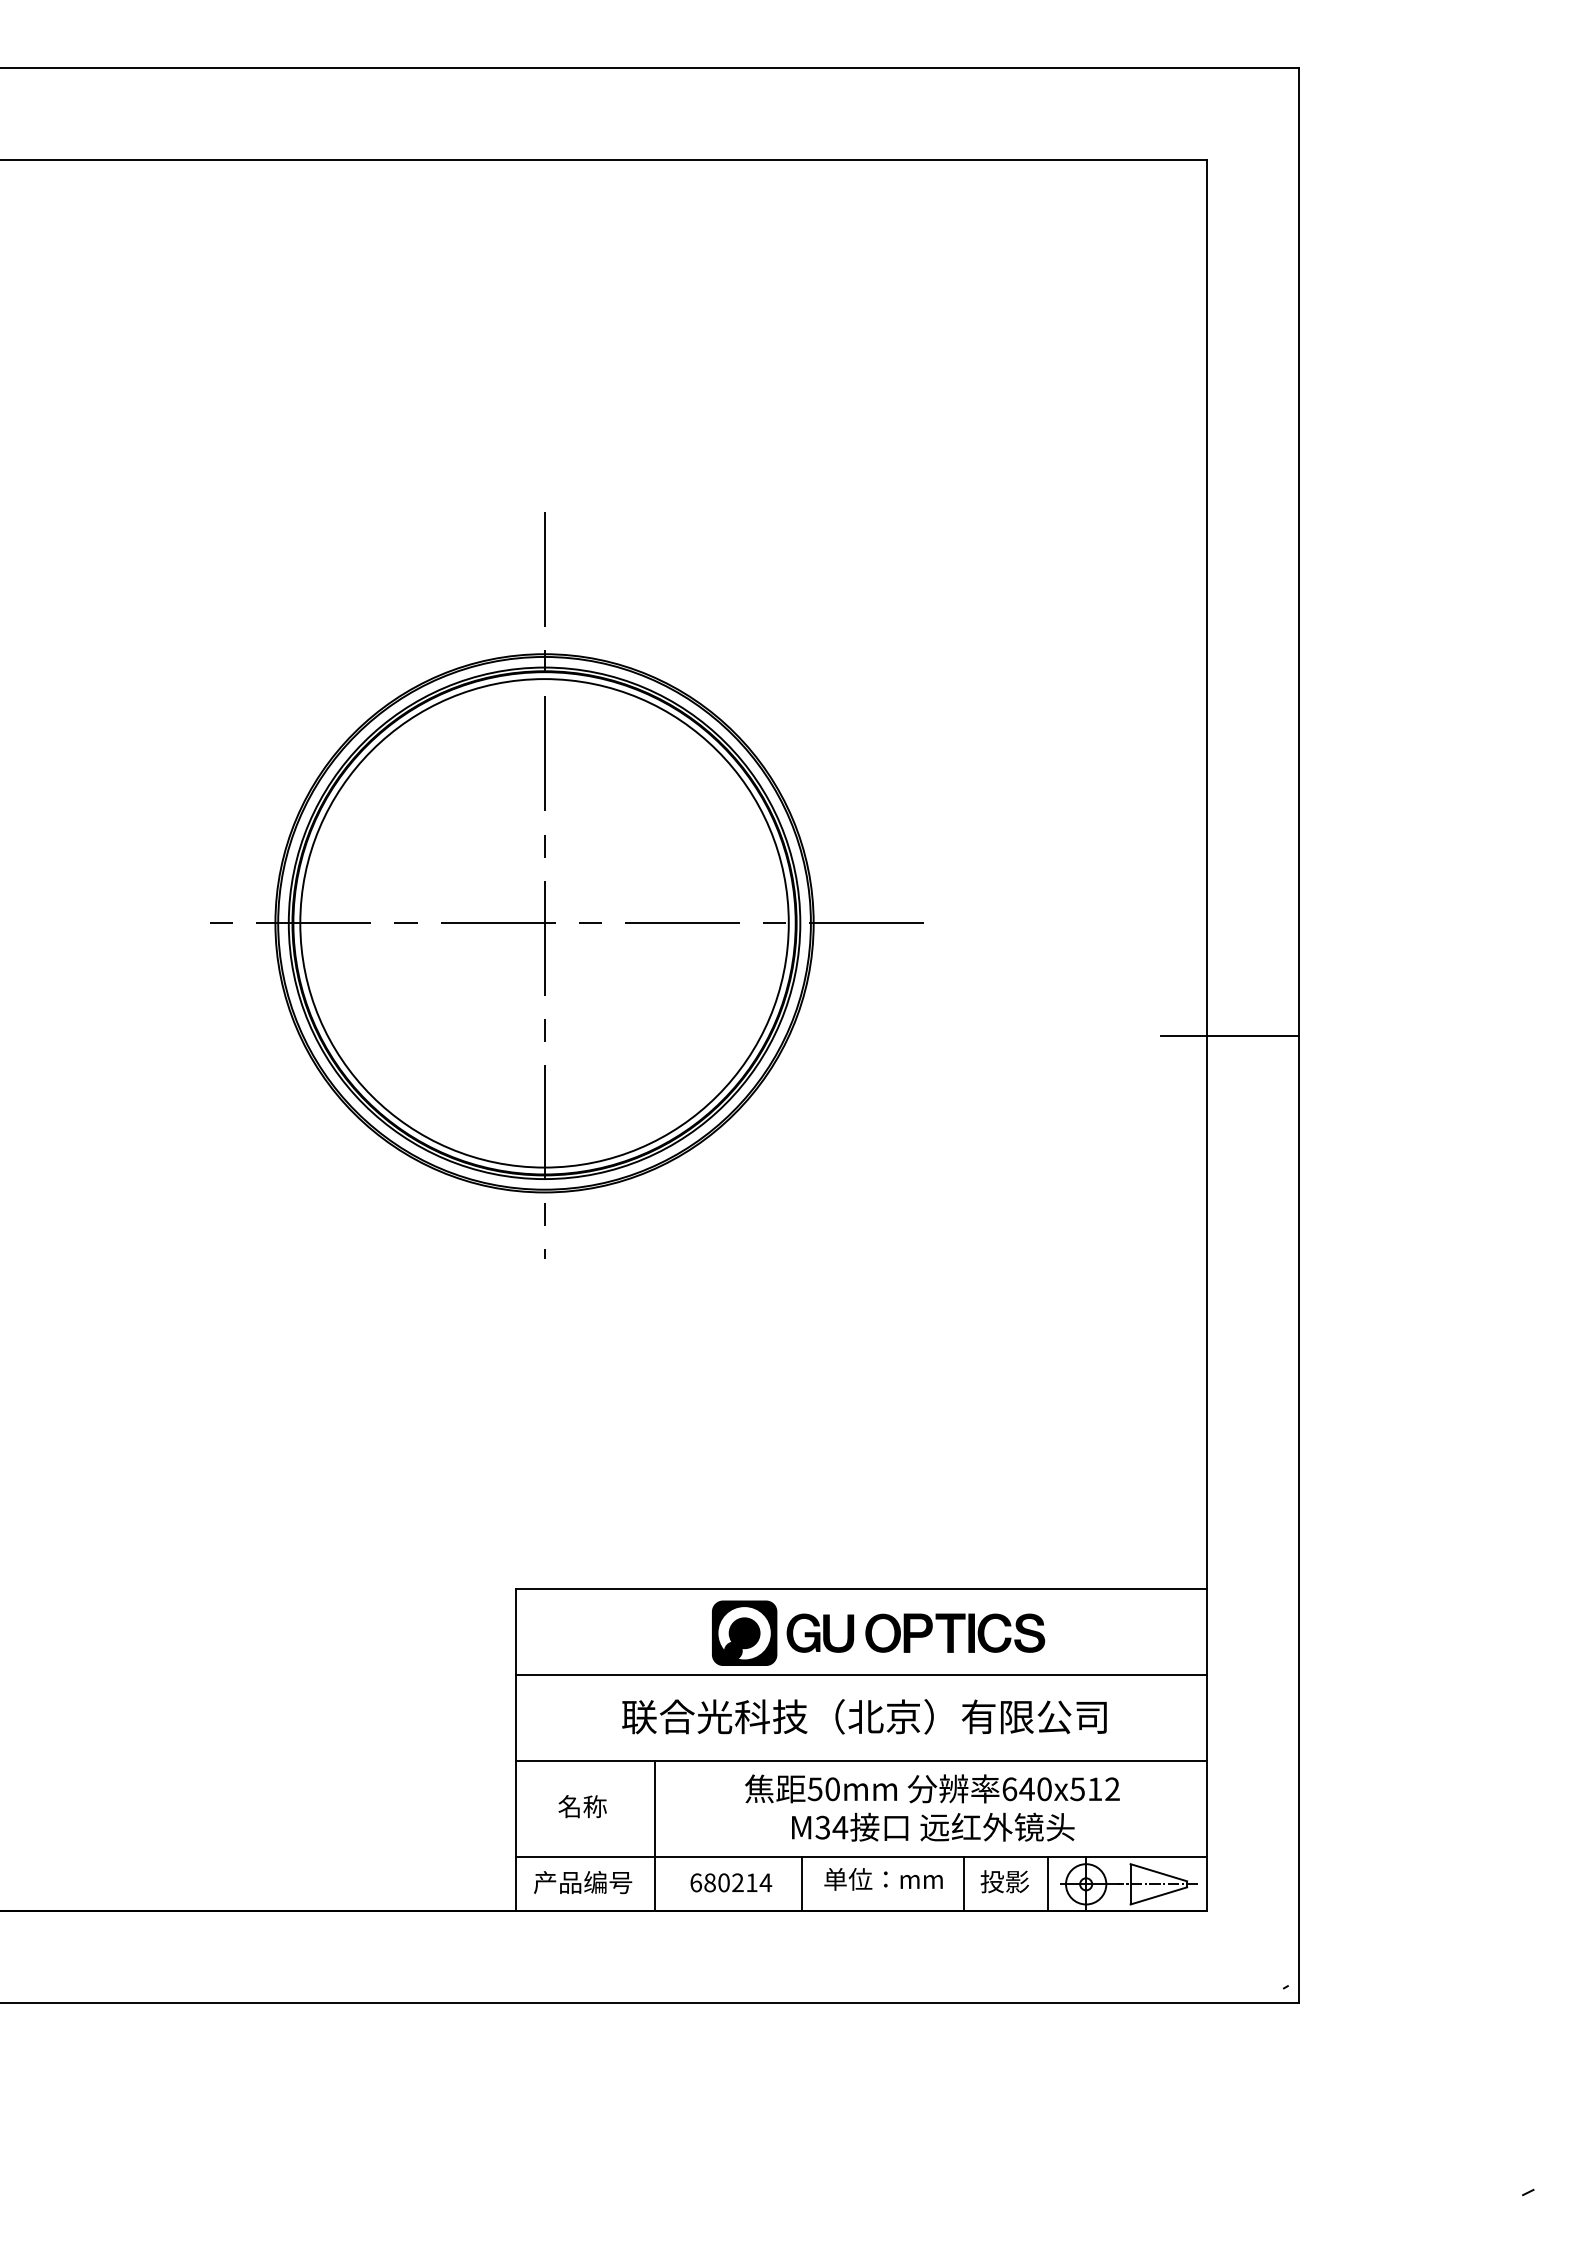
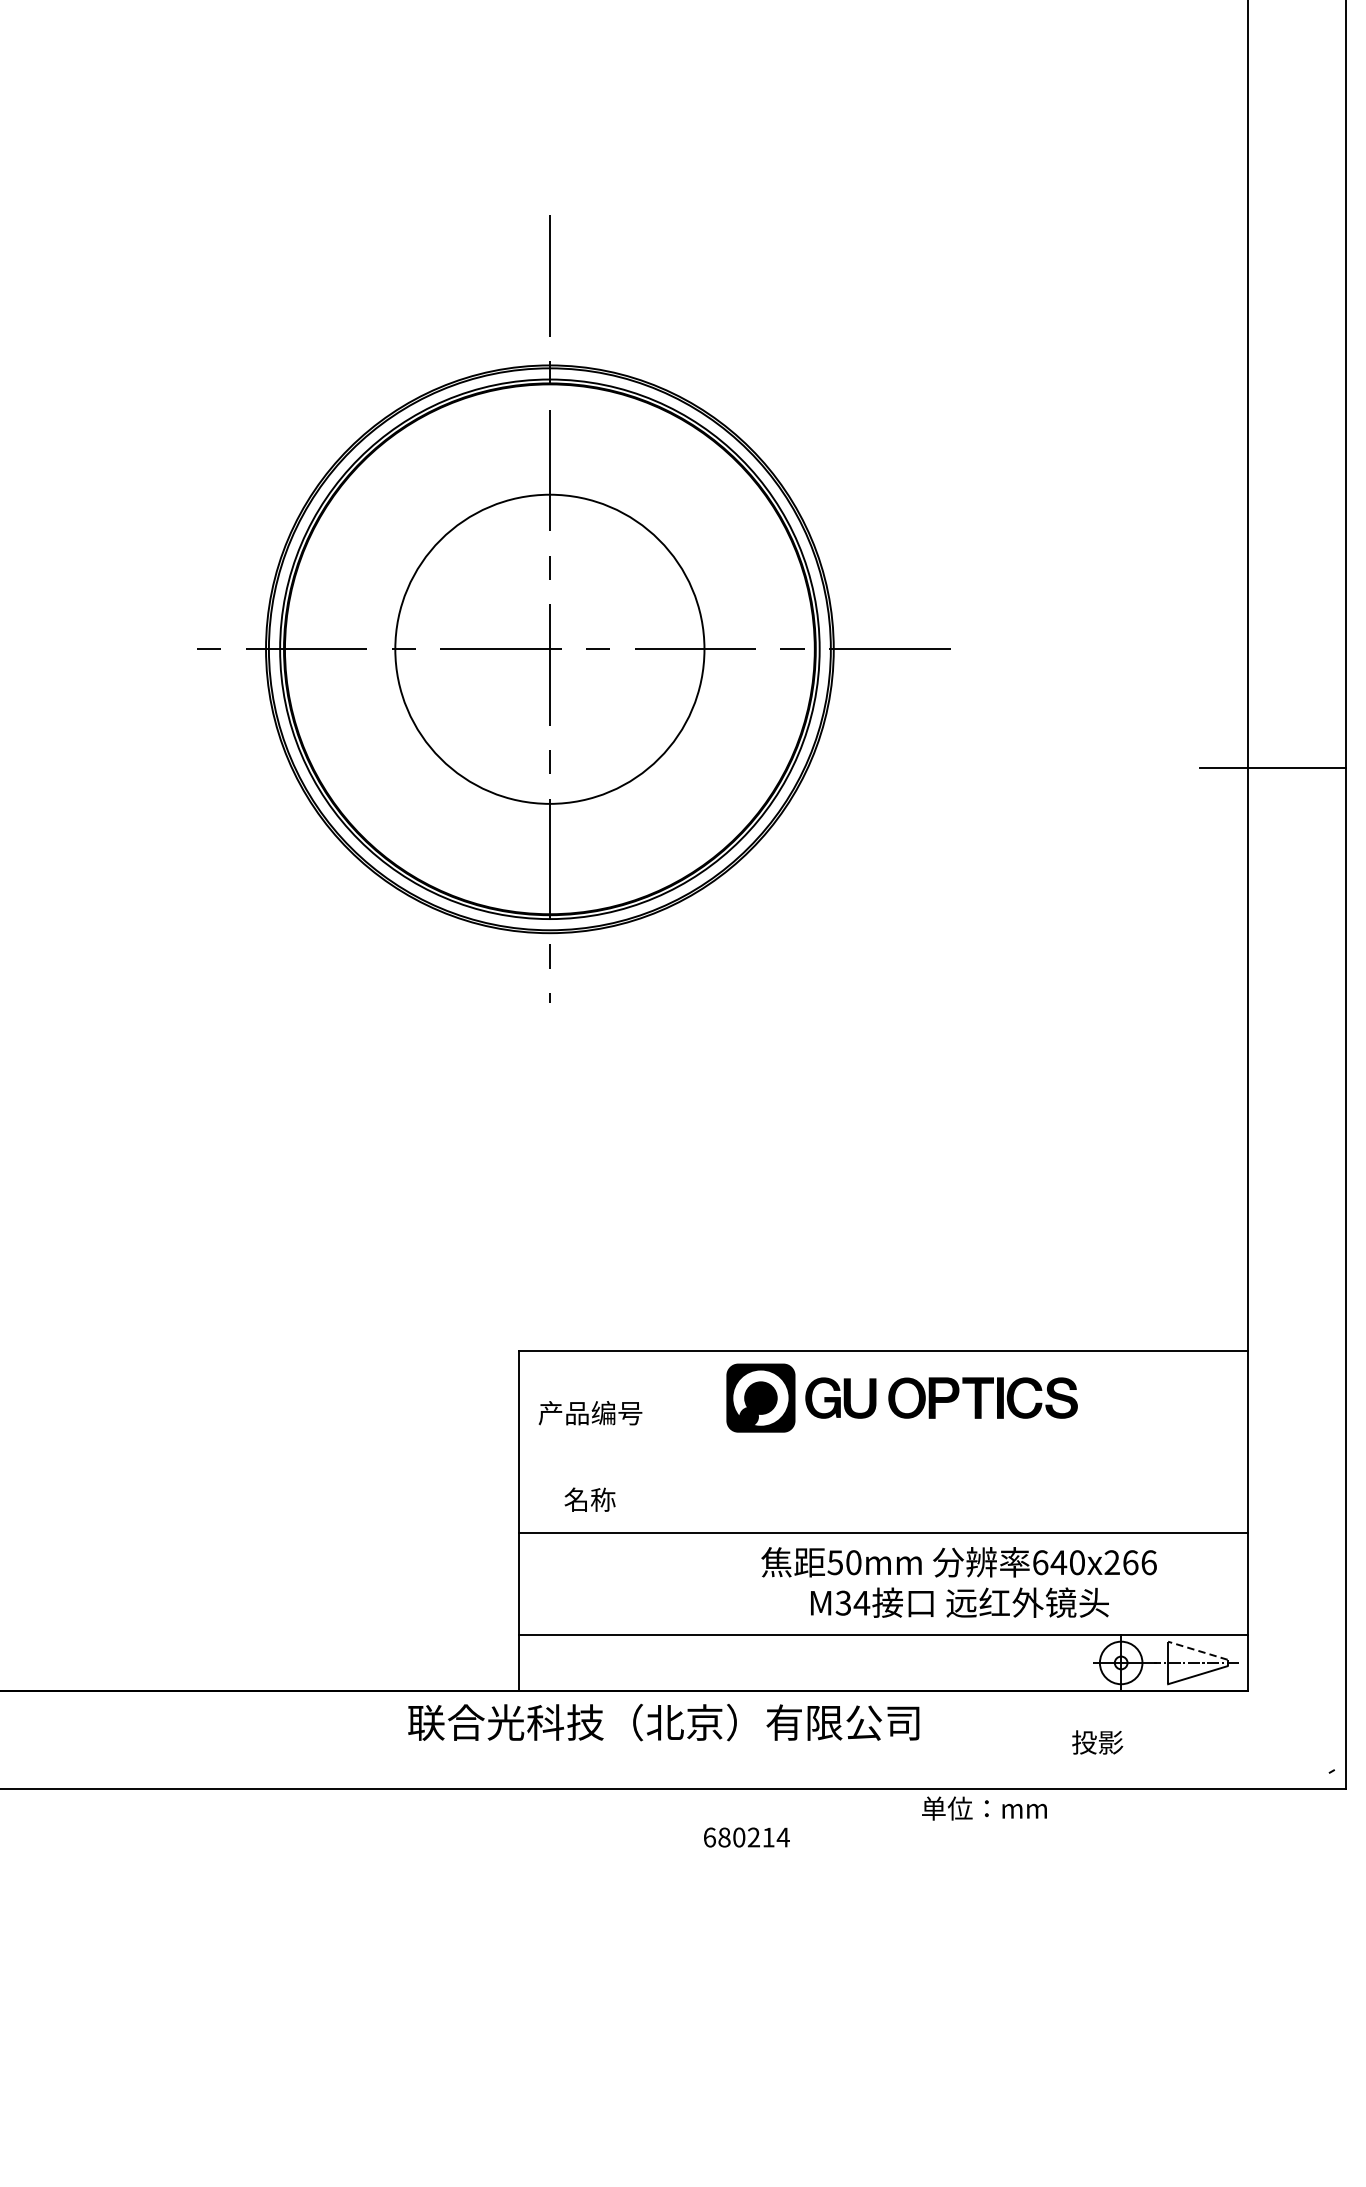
circle: (544, 923) -> (549, 649), size x0.6
line: (860, 1674) -> (883, 1441), removed
text: (864, 1716) -> (663, 1722), moved
text: (1094, 1789) -> (1129, 1562), 640x512 -> 640x266
text: (582, 1806) -> (589, 1499), moved
line: (654, 1835) -> (665, 1611), removed
line: (1158, 1872) -> (1197, 1650), solid -> dashed
text: (883, 1879) -> (984, 1808), moved
text: (1004, 1881) -> (1097, 1742), moved
text: (583, 1882) -> (590, 1413), moved
text: (731, 1882) -> (747, 1837), moved
line: (801, 1884) -> (820, 1663), removed
line: (964, 1884) -> (992, 1663), removed
line: (1048, 1884) -> (1081, 1663), removed

